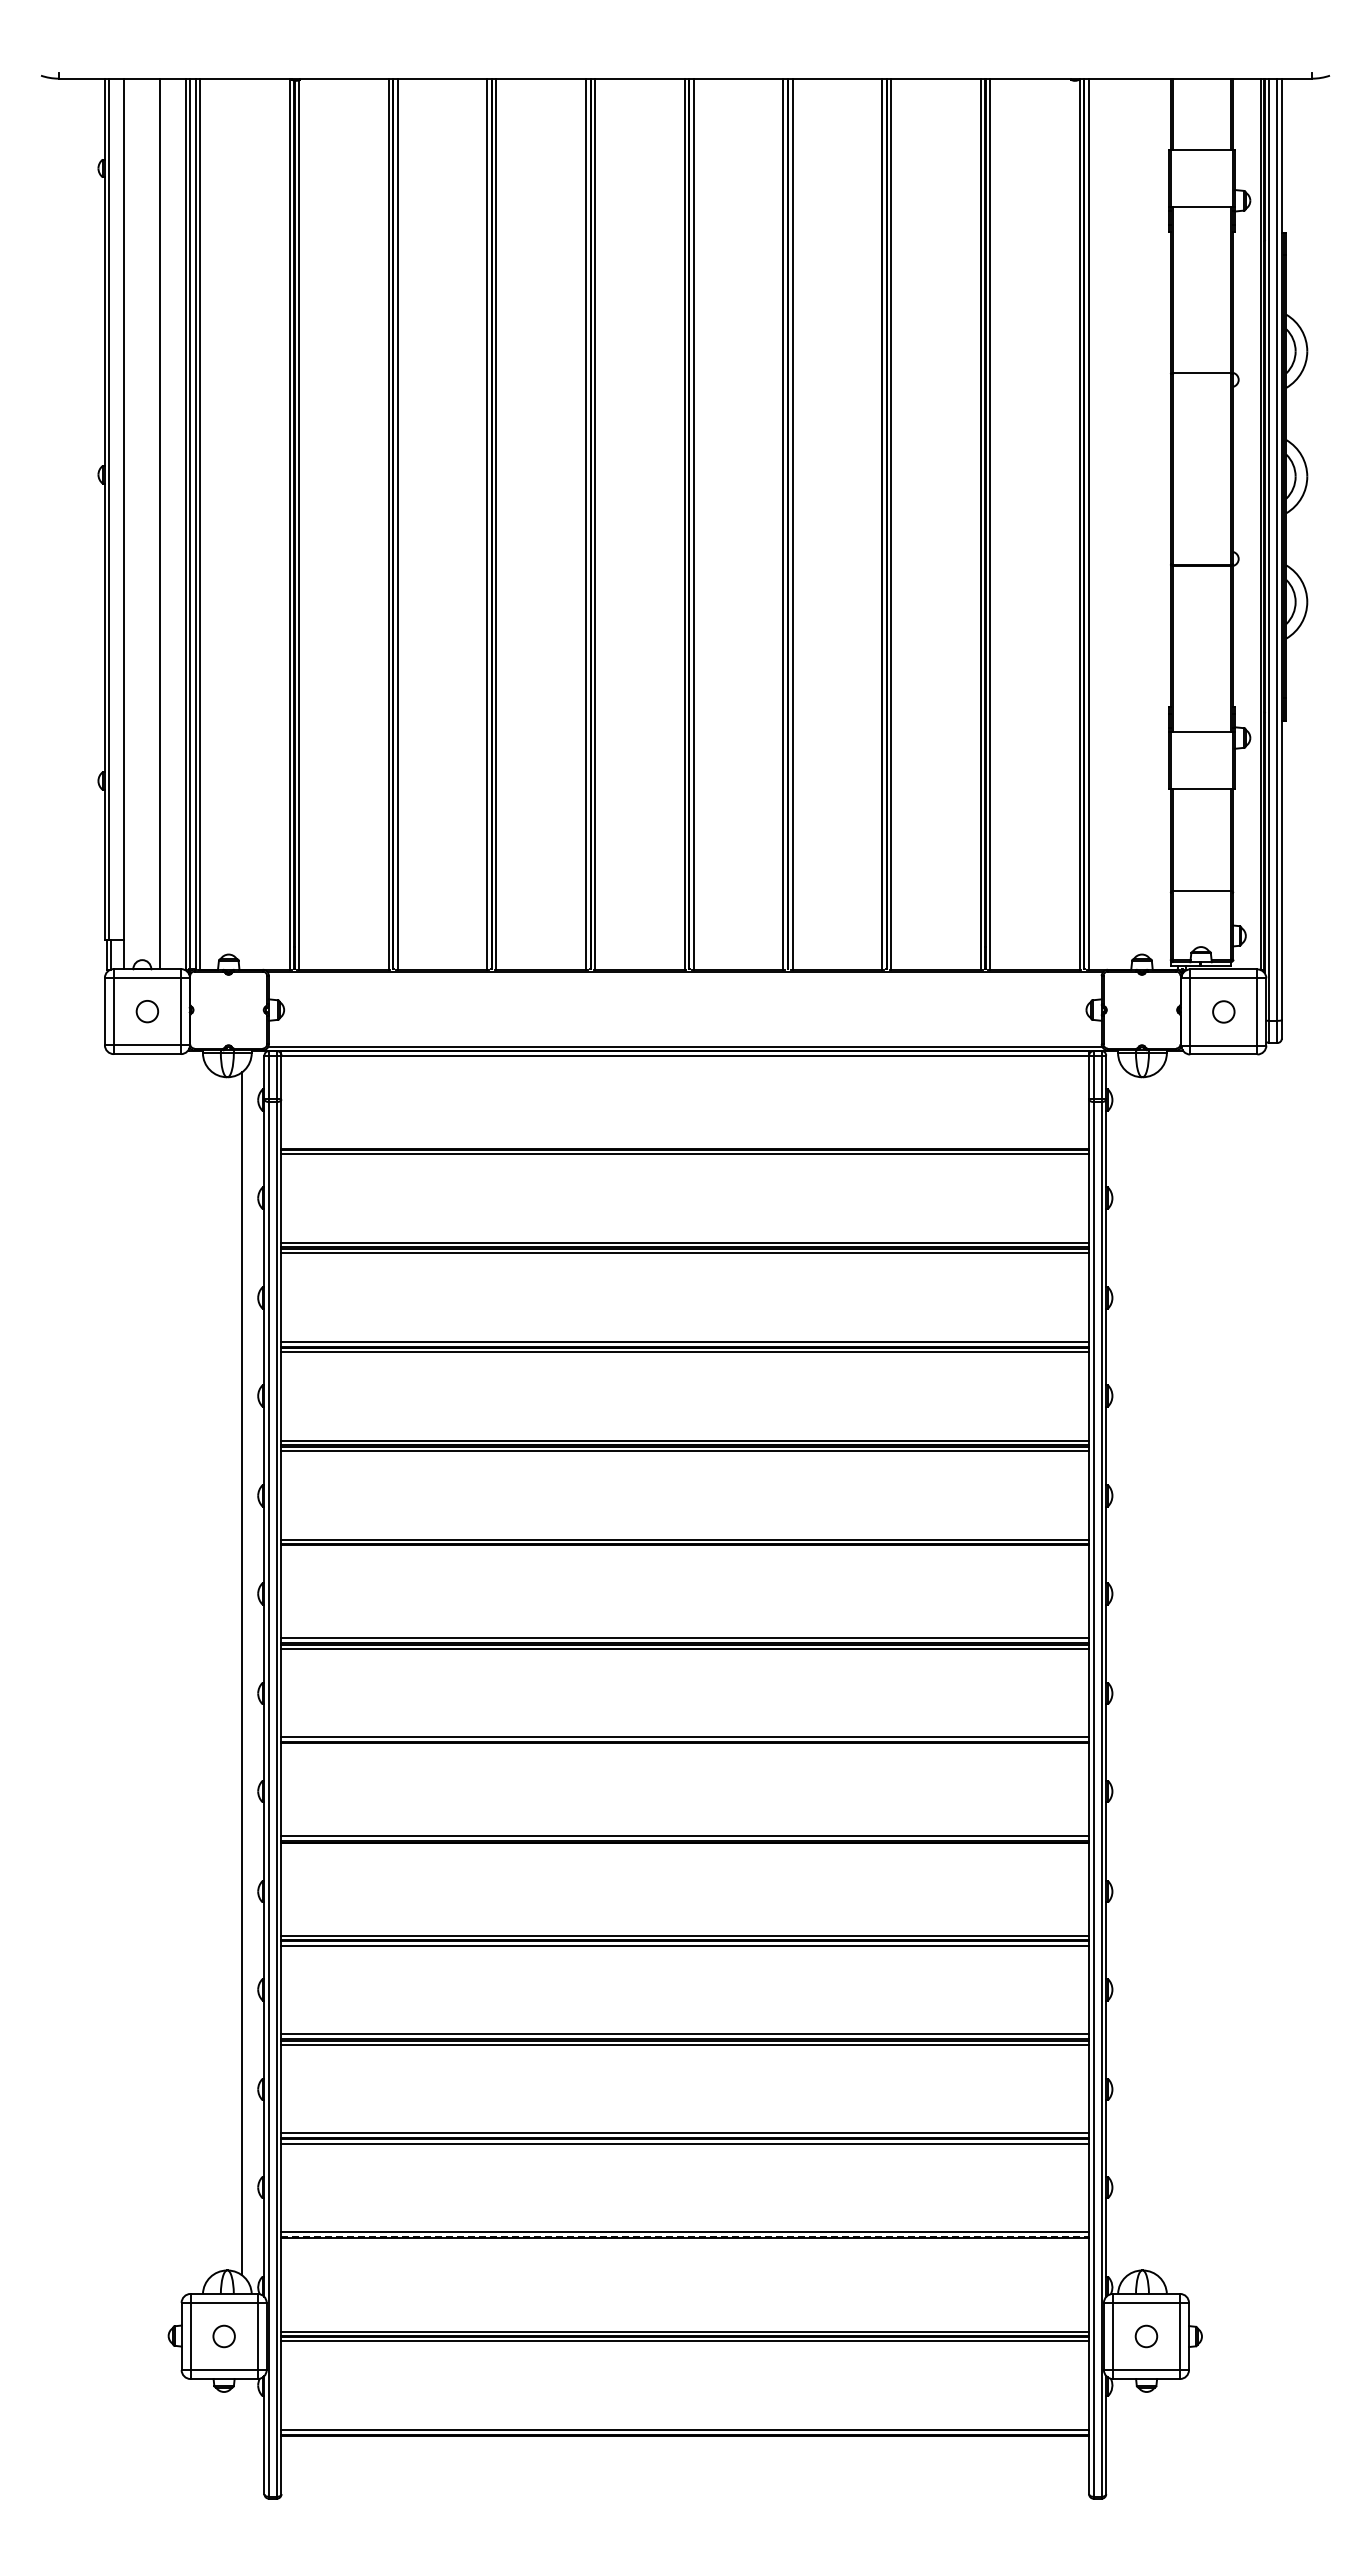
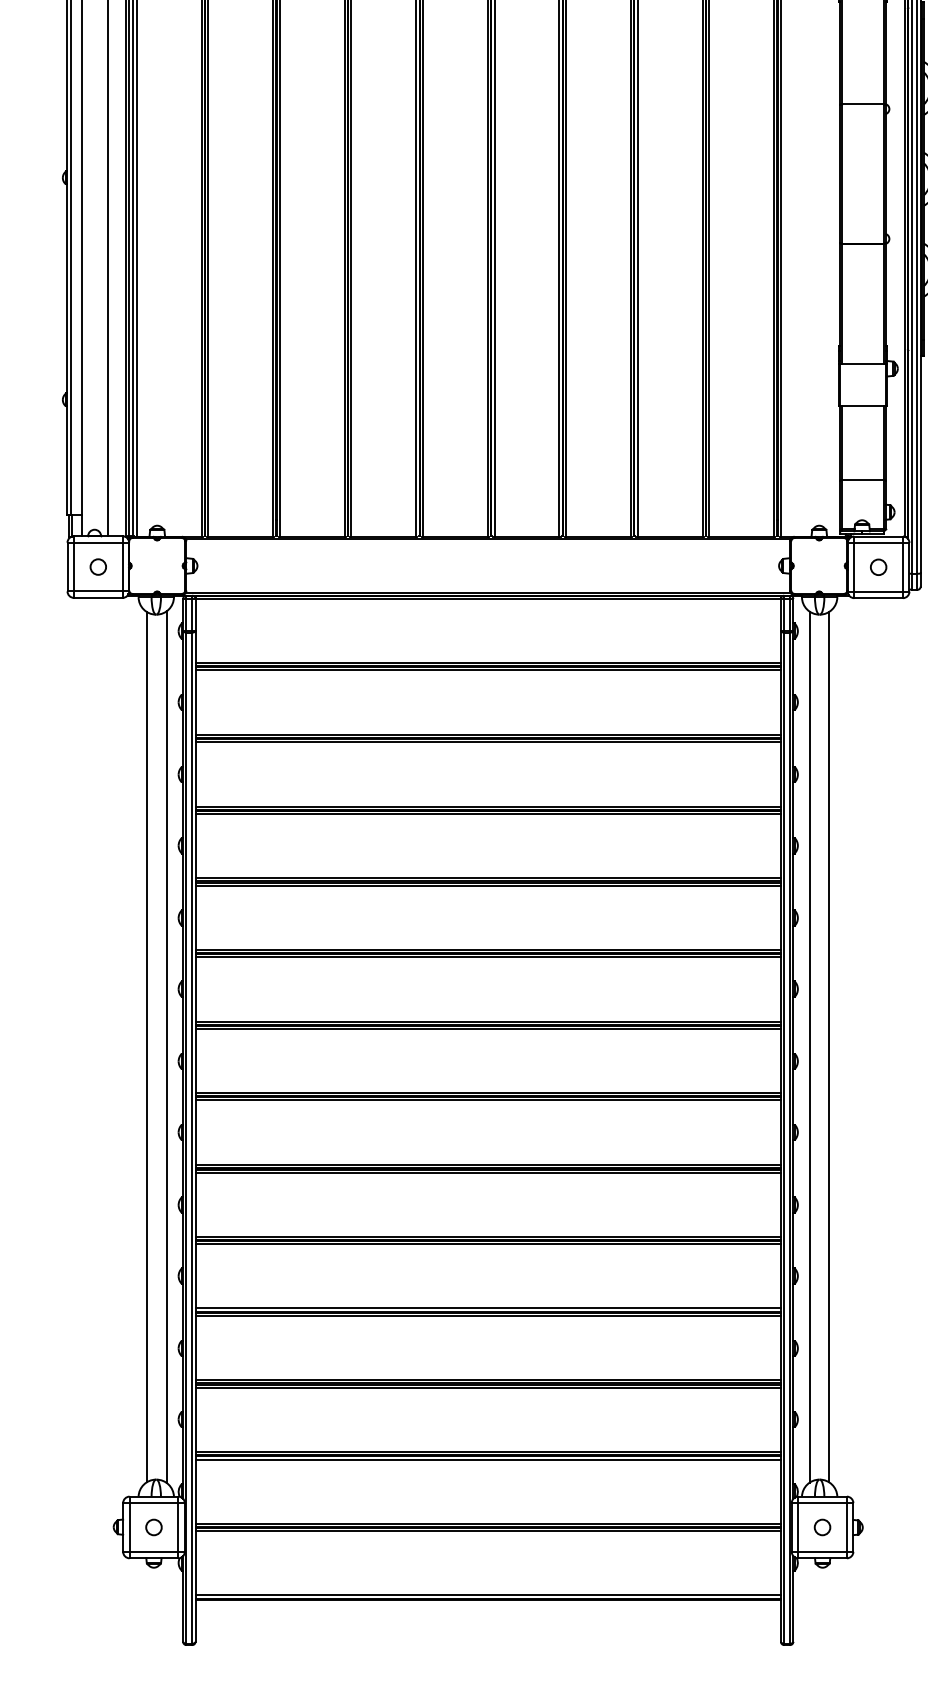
line: (685, 1144) -> (488, 663), added
line: (685, 1549) -> (488, 956), added
line: (215, 1673) -> (147, 1046), added
line: (1128, 1673) -> (809, 1046), added
line: (1155, 1673) -> (829, 1046), added
line: (685, 1747) -> (488, 1100), added
line: (685, 1847) -> (488, 1173), added
line: (685, 2236) -> (488, 1455), dashed -> solid
line: (685, 2242) -> (488, 1459), added

